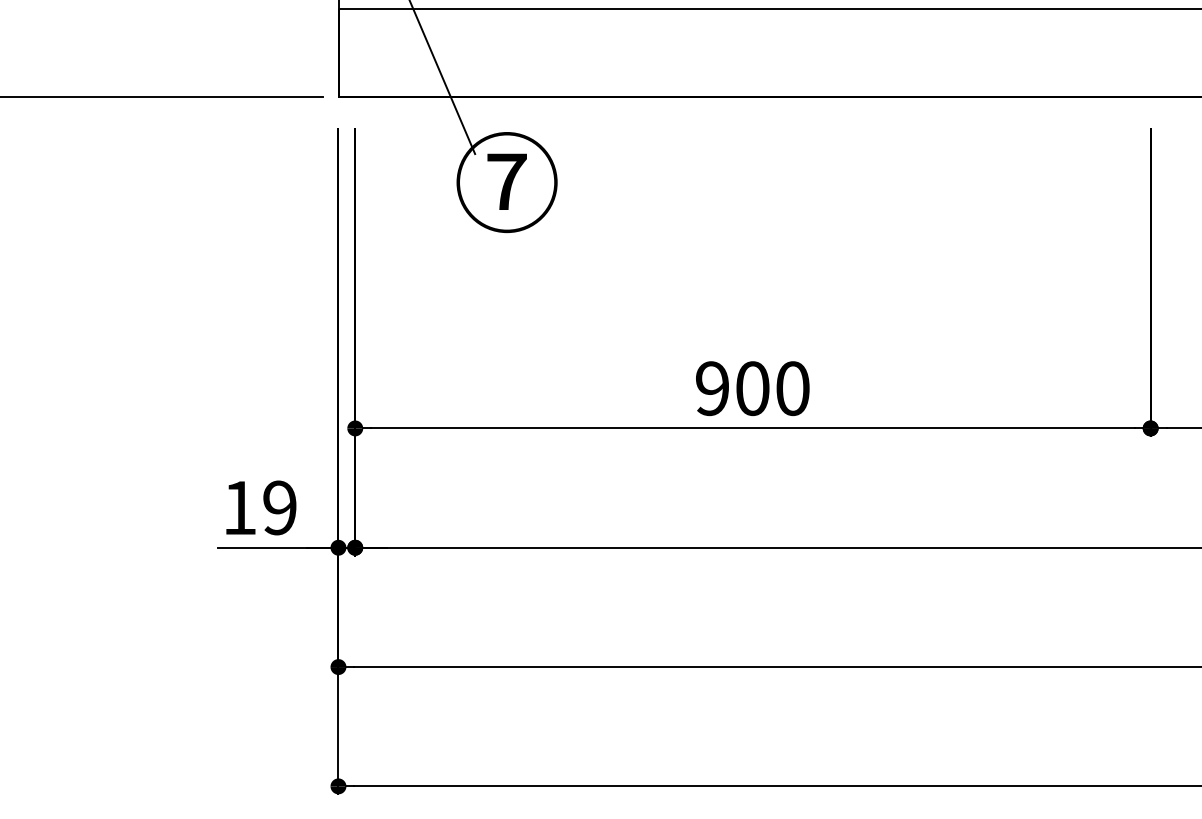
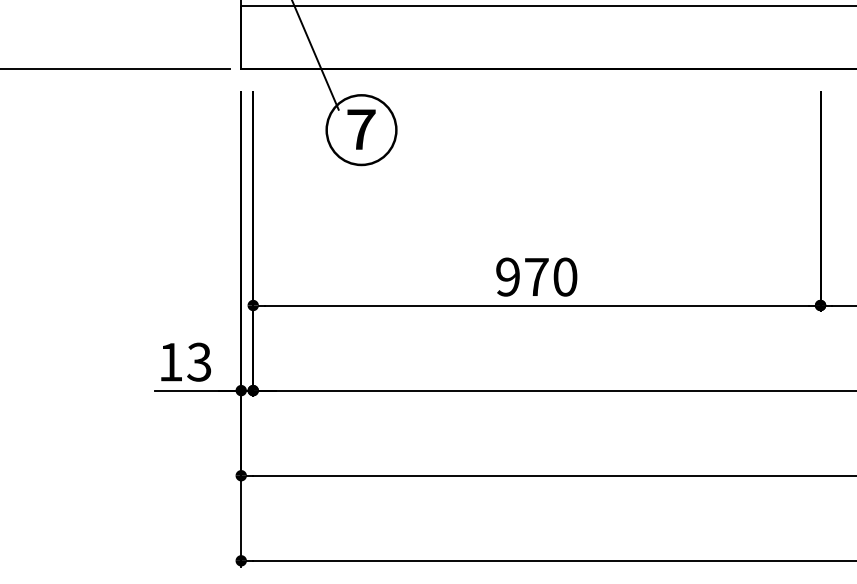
text: (752, 388) -> (536, 277), 900 -> 970
text: (279, 507) -> (199, 361), 19 -> 13

